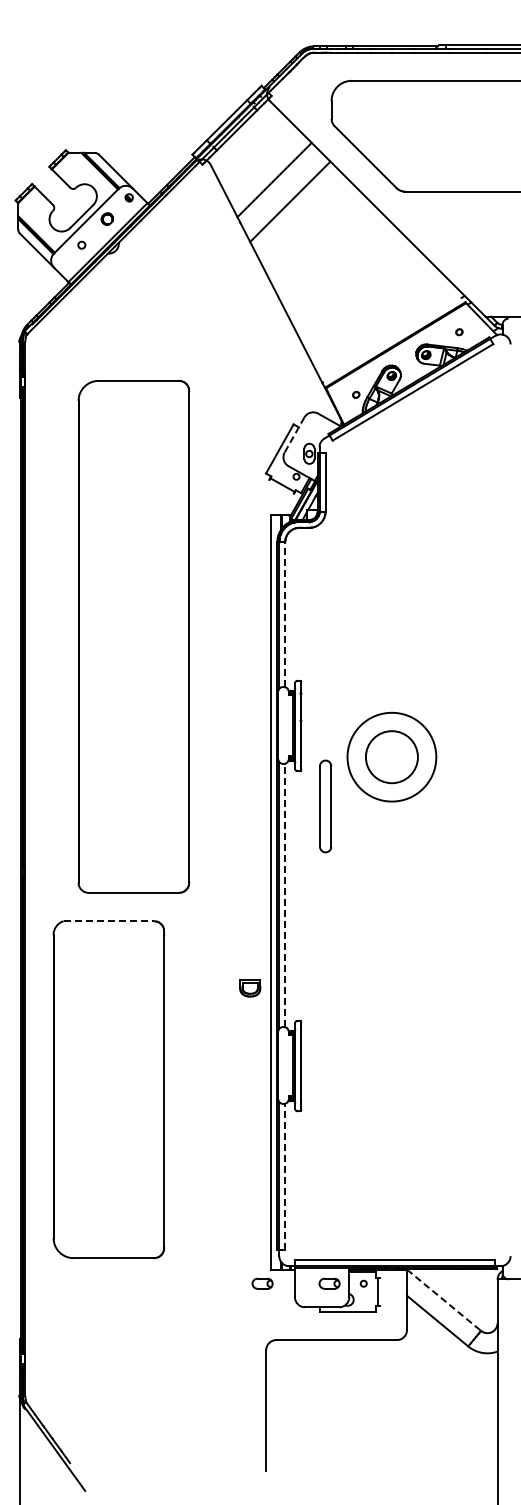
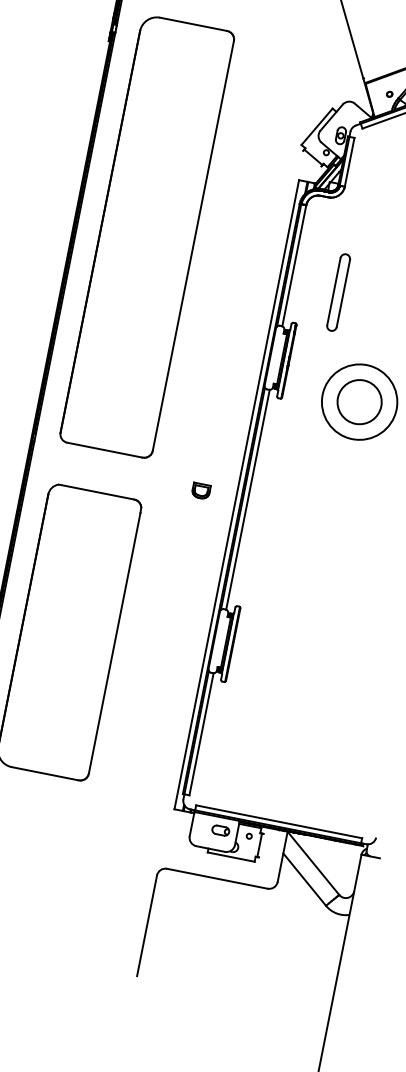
line: (294, 435) -> (331, 117), dashed -> solid
line: (285, 614) -> (294, 265), dashed -> solid
part: (133, 636) -> (146, 236), moved
part: (325, 806) -> (338, 292), moved
line: (285, 895) -> (248, 499), dashed -> solid
line: (109, 921) -> (97, 492), dashed -> solid
part: (250, 988) -> (201, 491), moved
line: (285, 1176) -> (201, 734), dashed -> solid
part: (262, 1283) -> (164, 819), removed
line: (444, 1300) -> (313, 863), dashed -> solid

